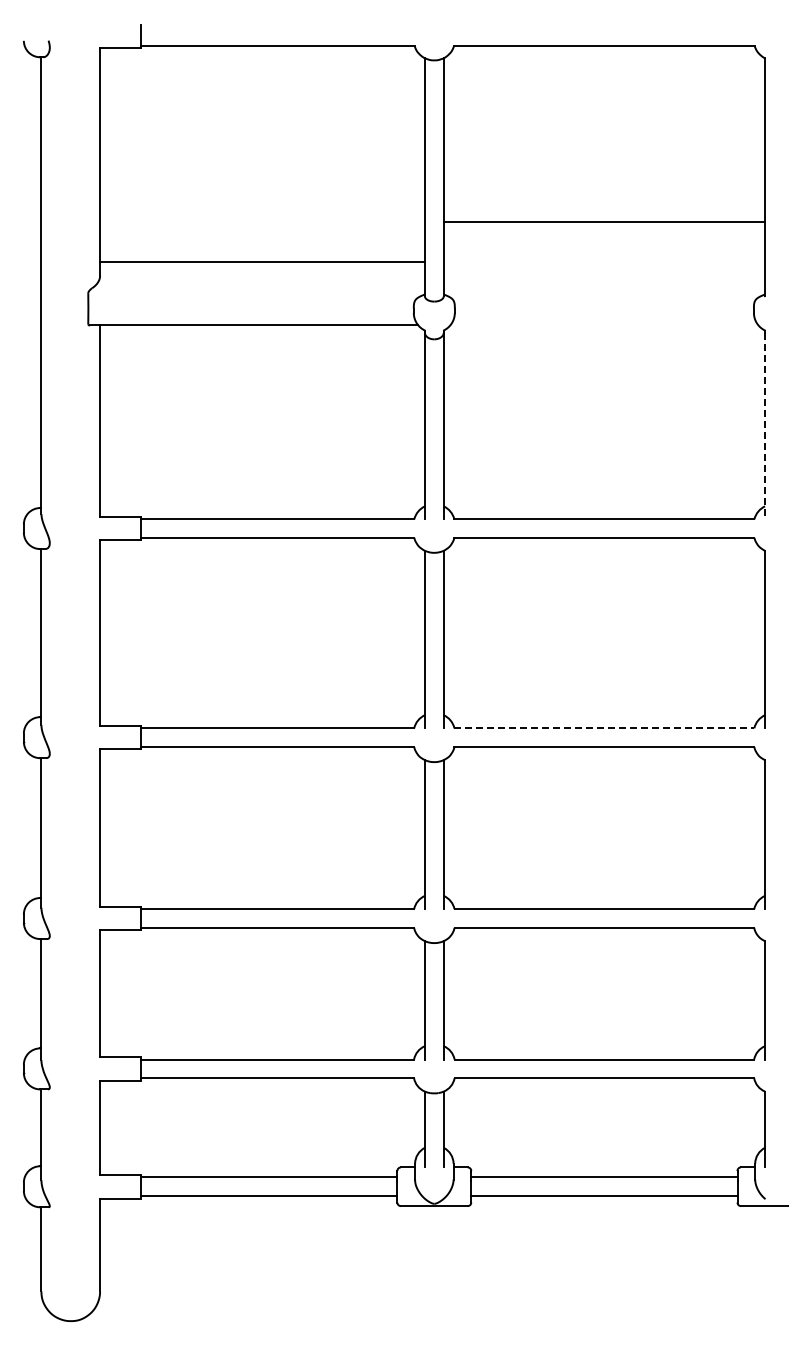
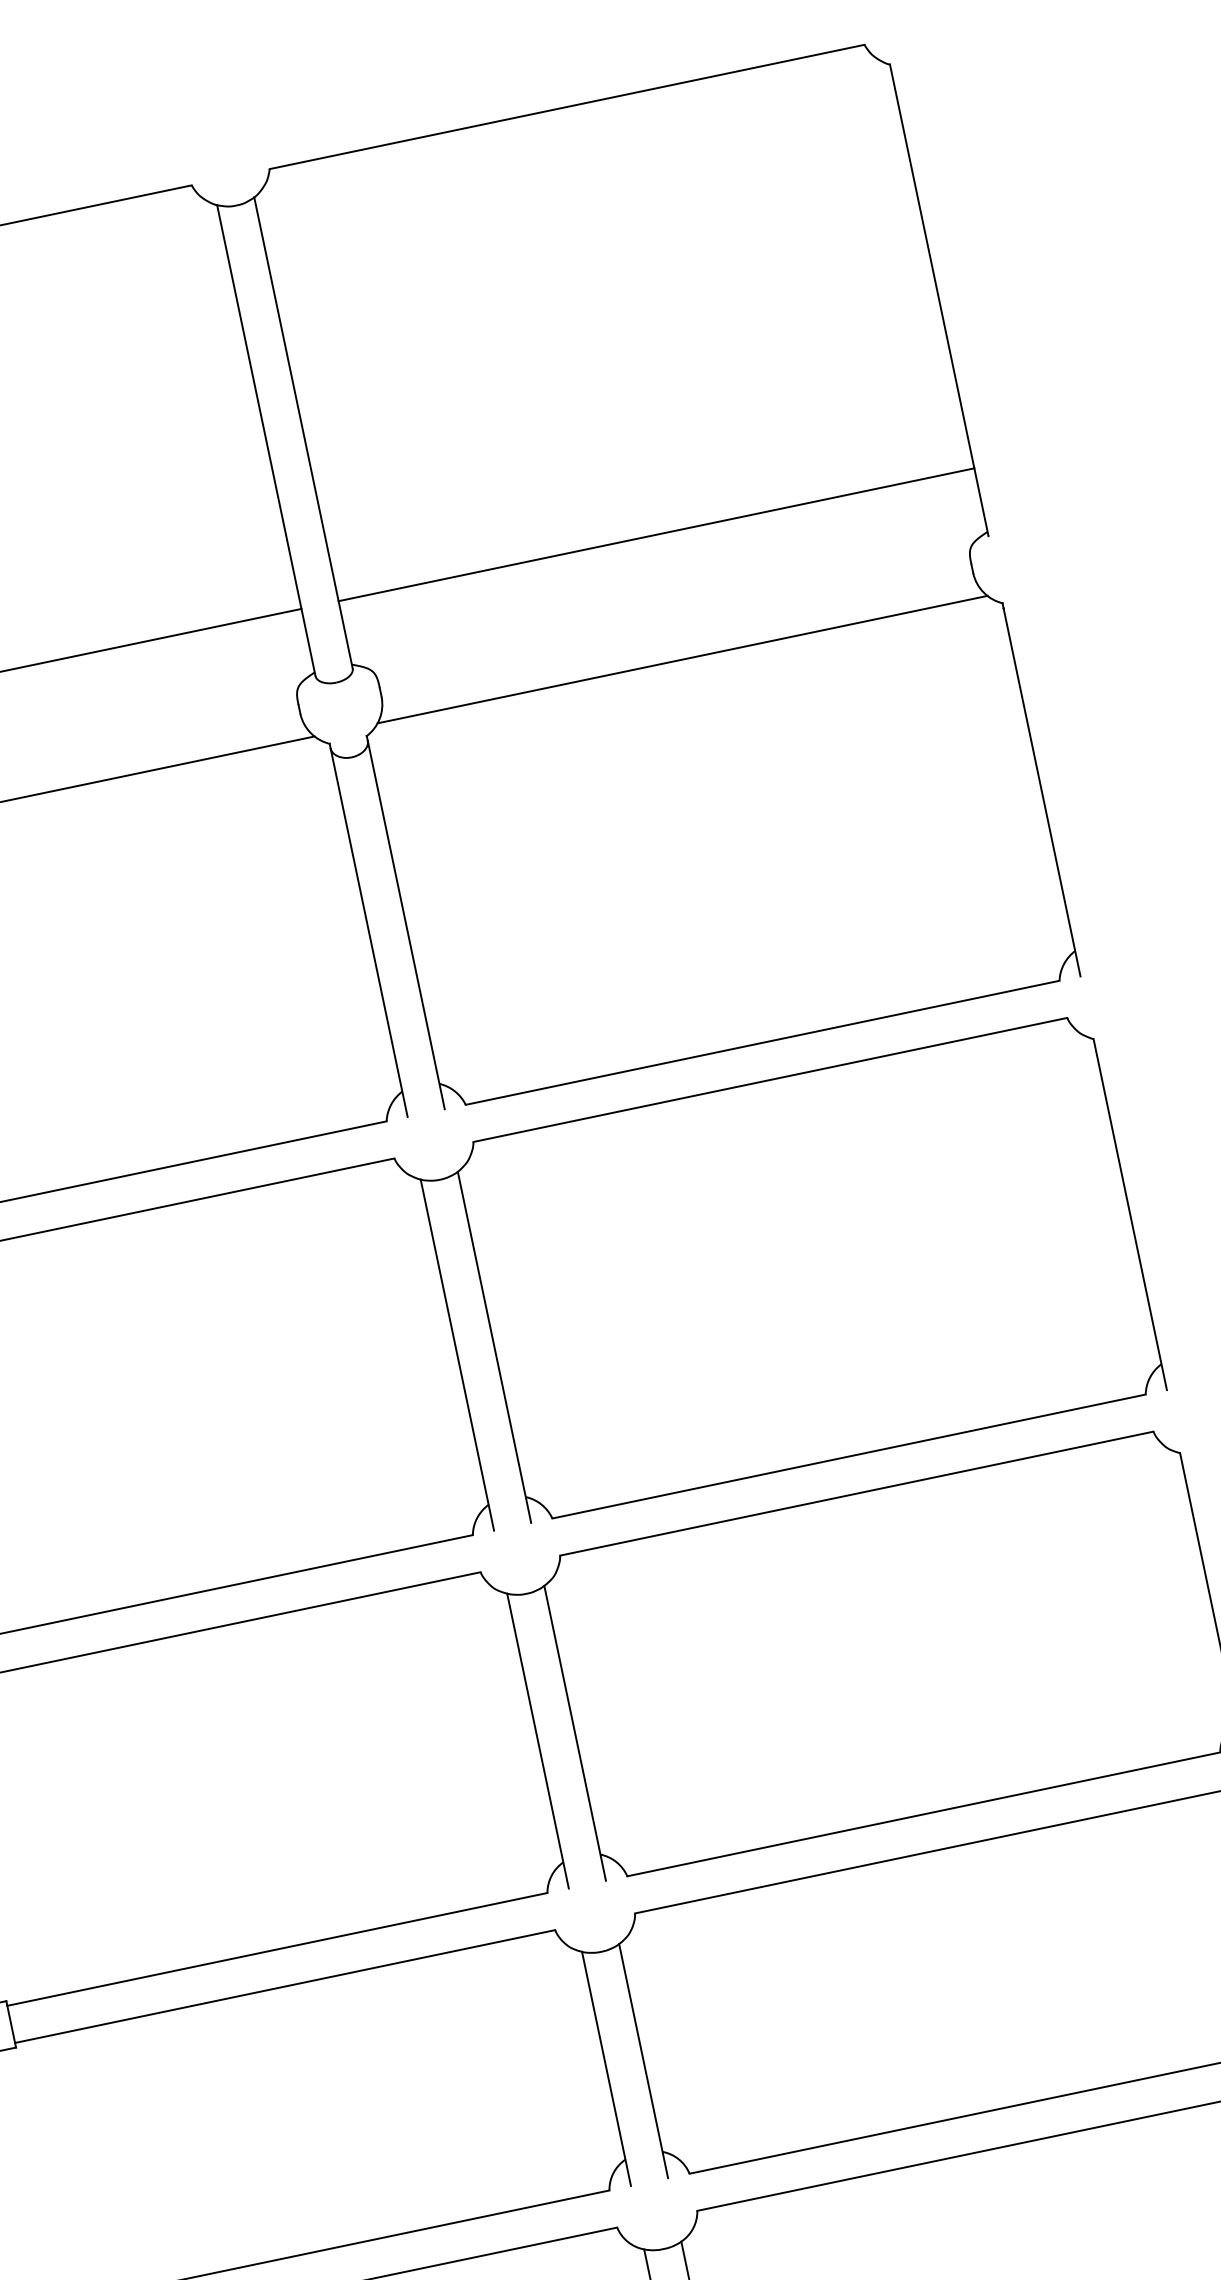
line: (604, 222) -> (656, 534), moved
line: (604, 325) -> (682, 659), added
line: (765, 426) -> (1043, 792), dashed -> solid
line: (604, 728) -> (849, 1456), dashed -> solid

